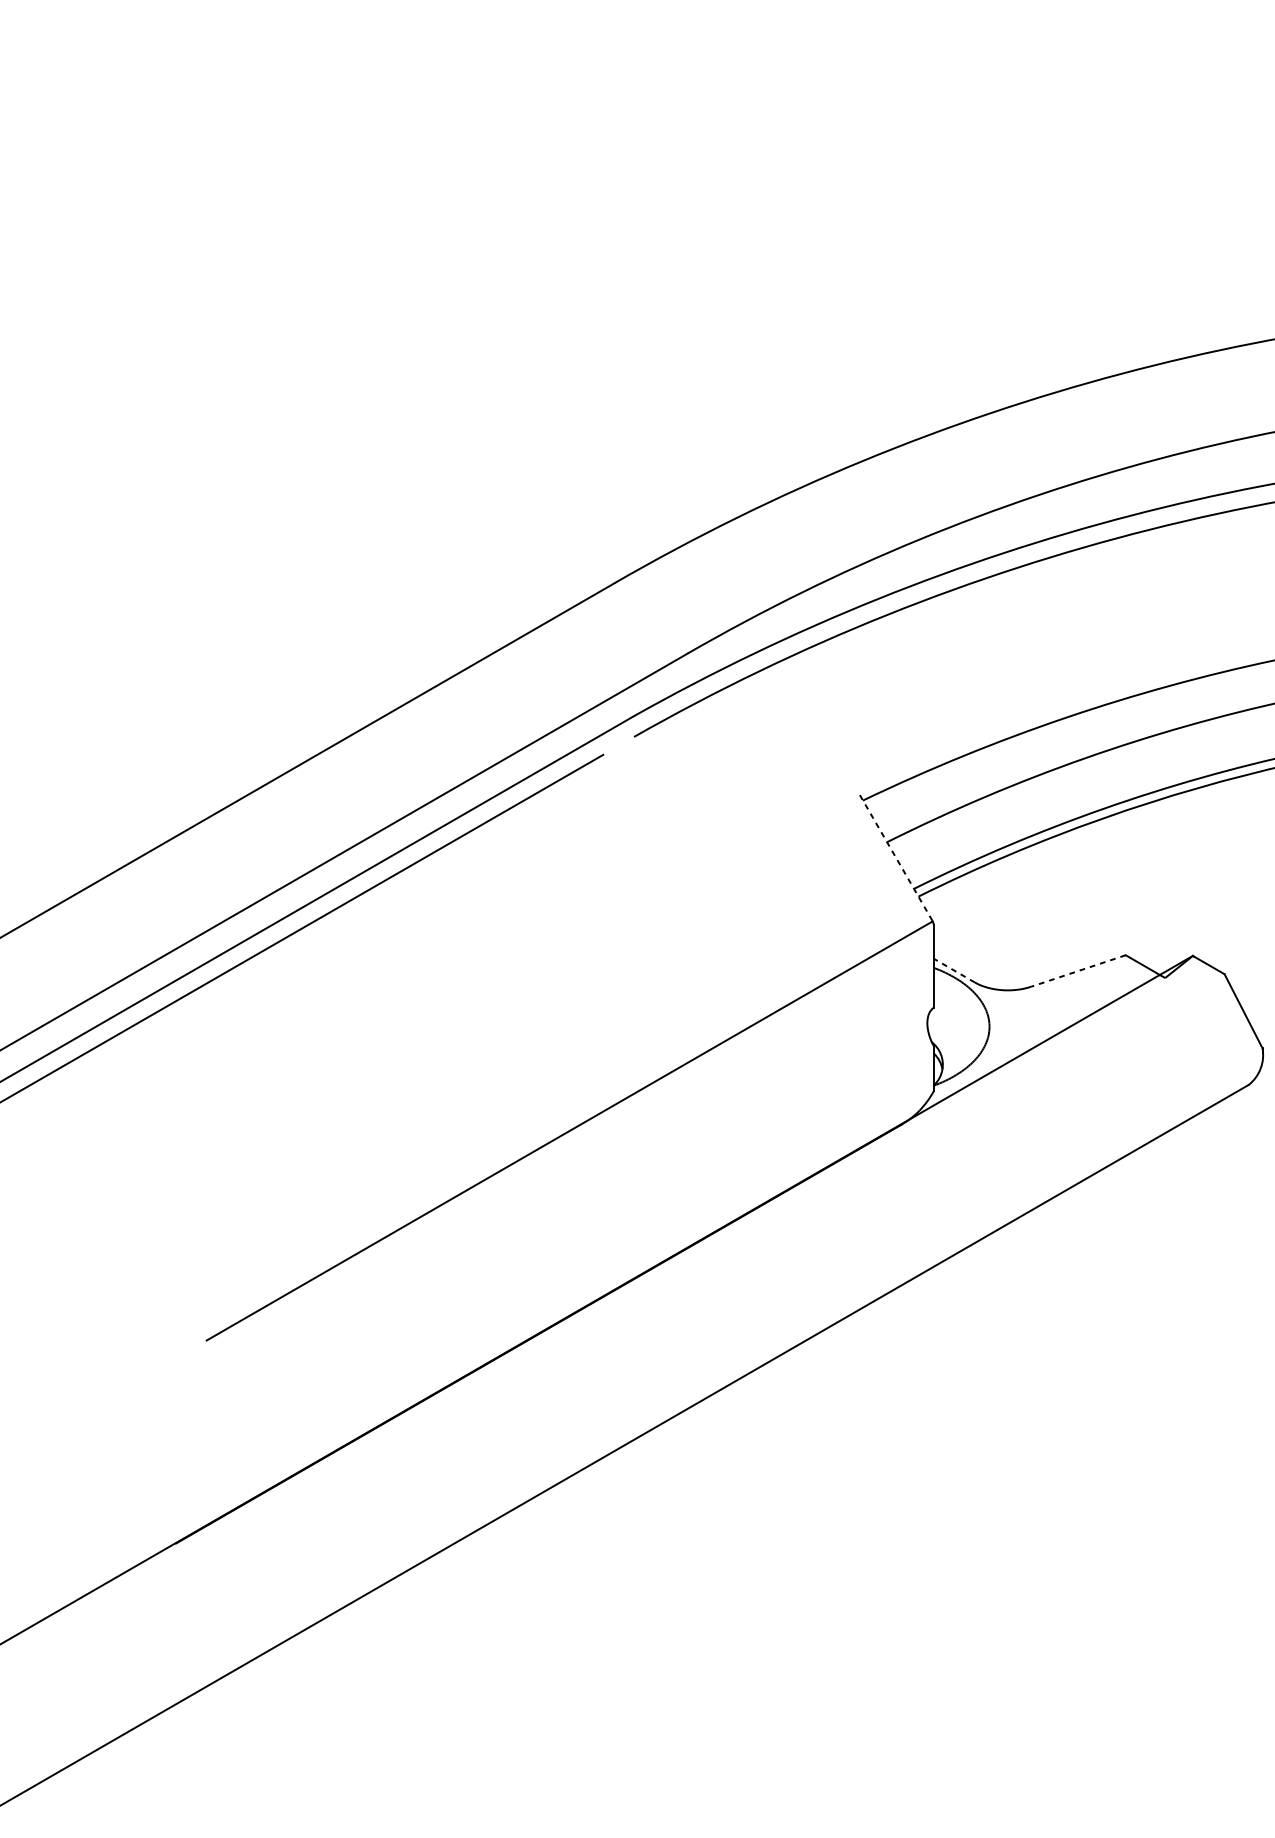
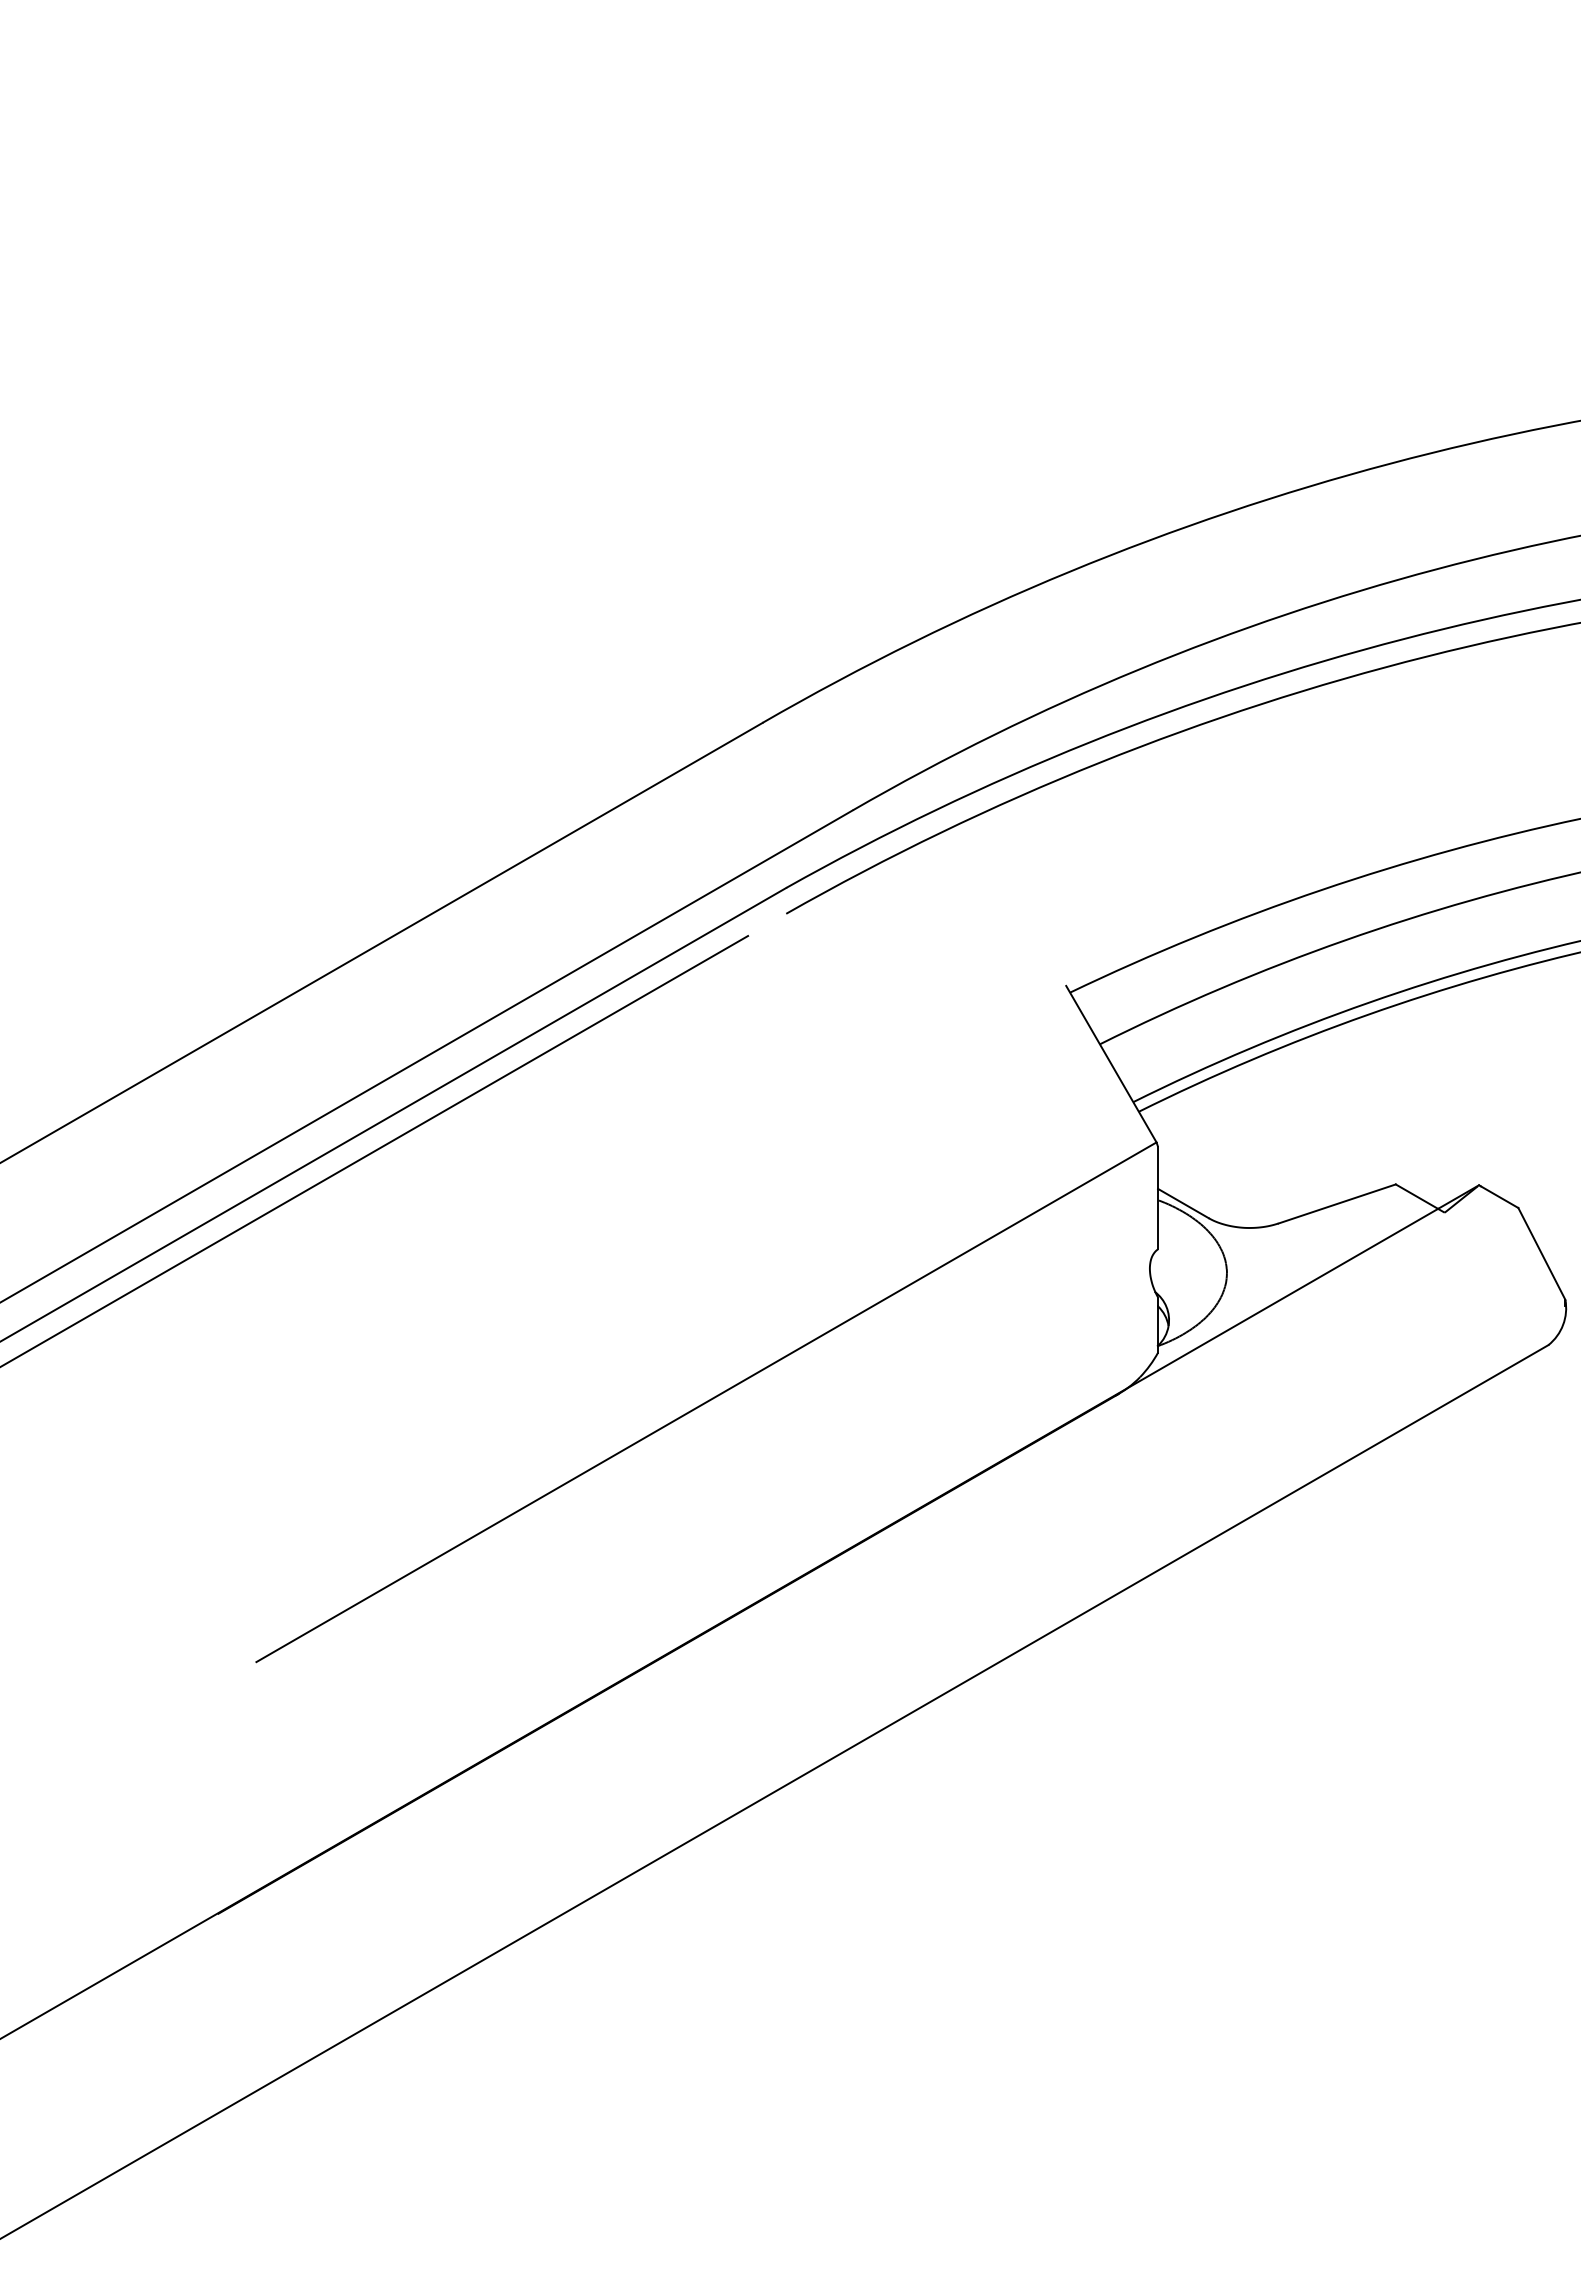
line: (896, 858) -> (1111, 1064), dashed -> solid
line: (953, 970) -> (1182, 1203), dashed -> solid
line: (1078, 970) -> (1337, 1203), dashed -> solid

